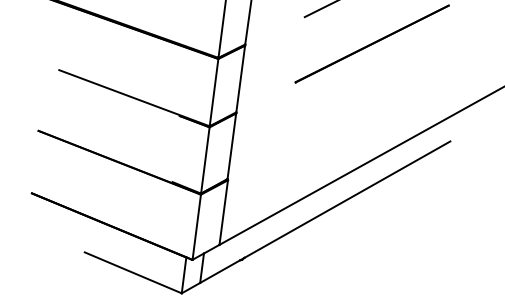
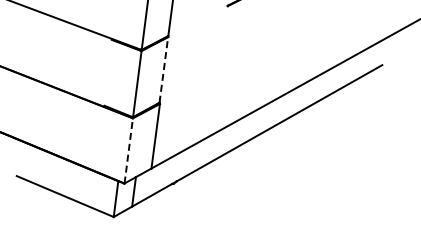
line: (231, 145) -> (163, 69), solid -> dashed
line: (196, 227) -> (128, 151), solid -> dashed

